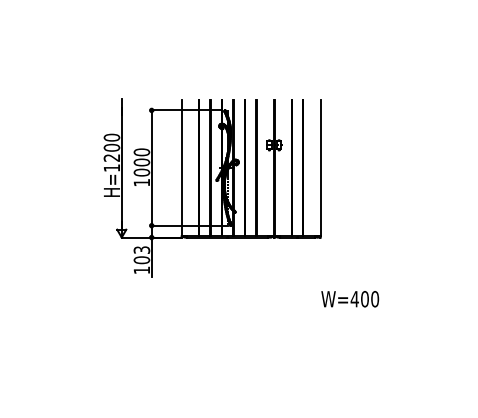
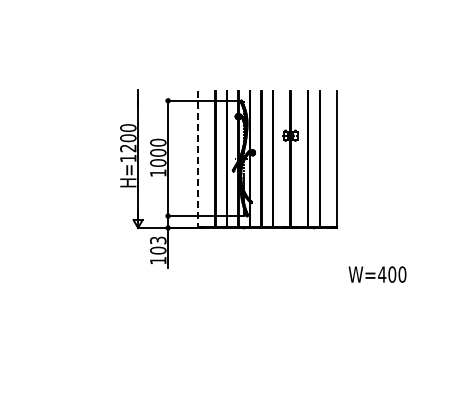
line: (181, 168) -> (197, 158), solid -> dashed
text: (350, 299) -> (377, 274), moved

